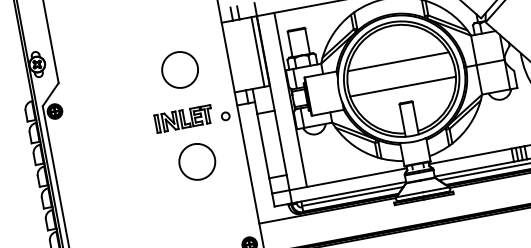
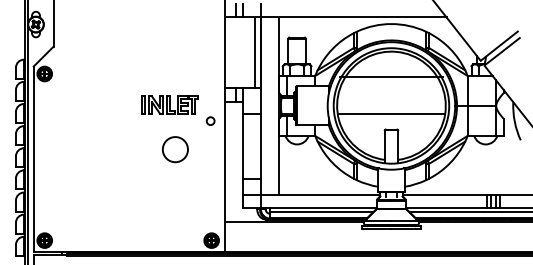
line: (398, 62) -> (391, 77), moved
circle: (180, 69) -> (175, 55), removed
circle: (225, 115) -> (210, 120), moved
circle: (197, 161) -> (175, 149), size x0.7

